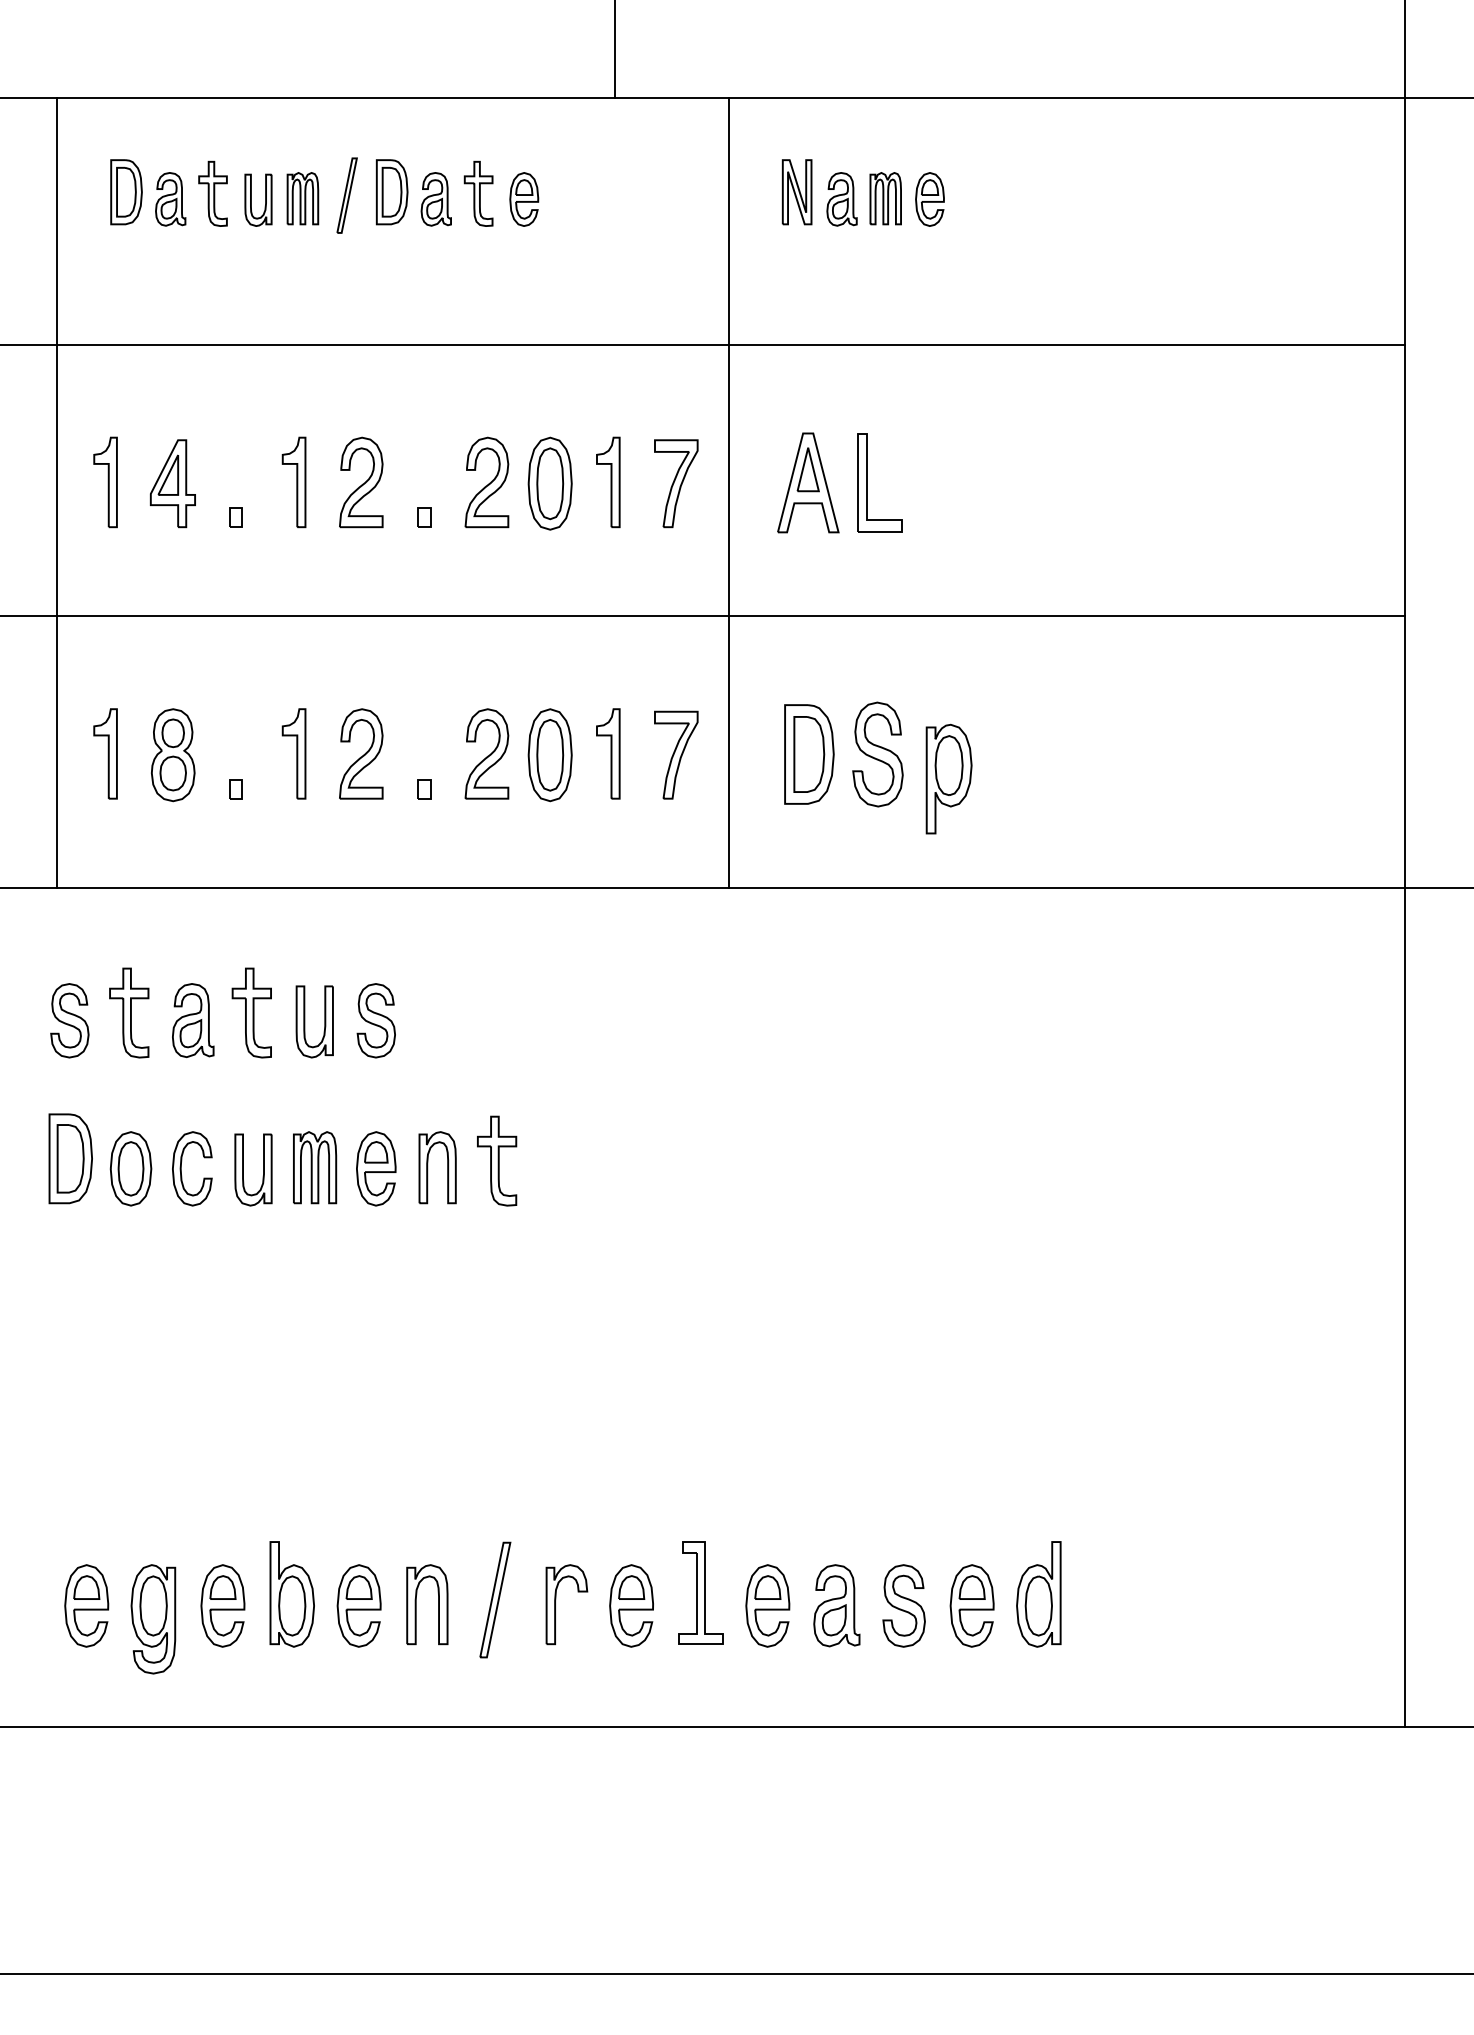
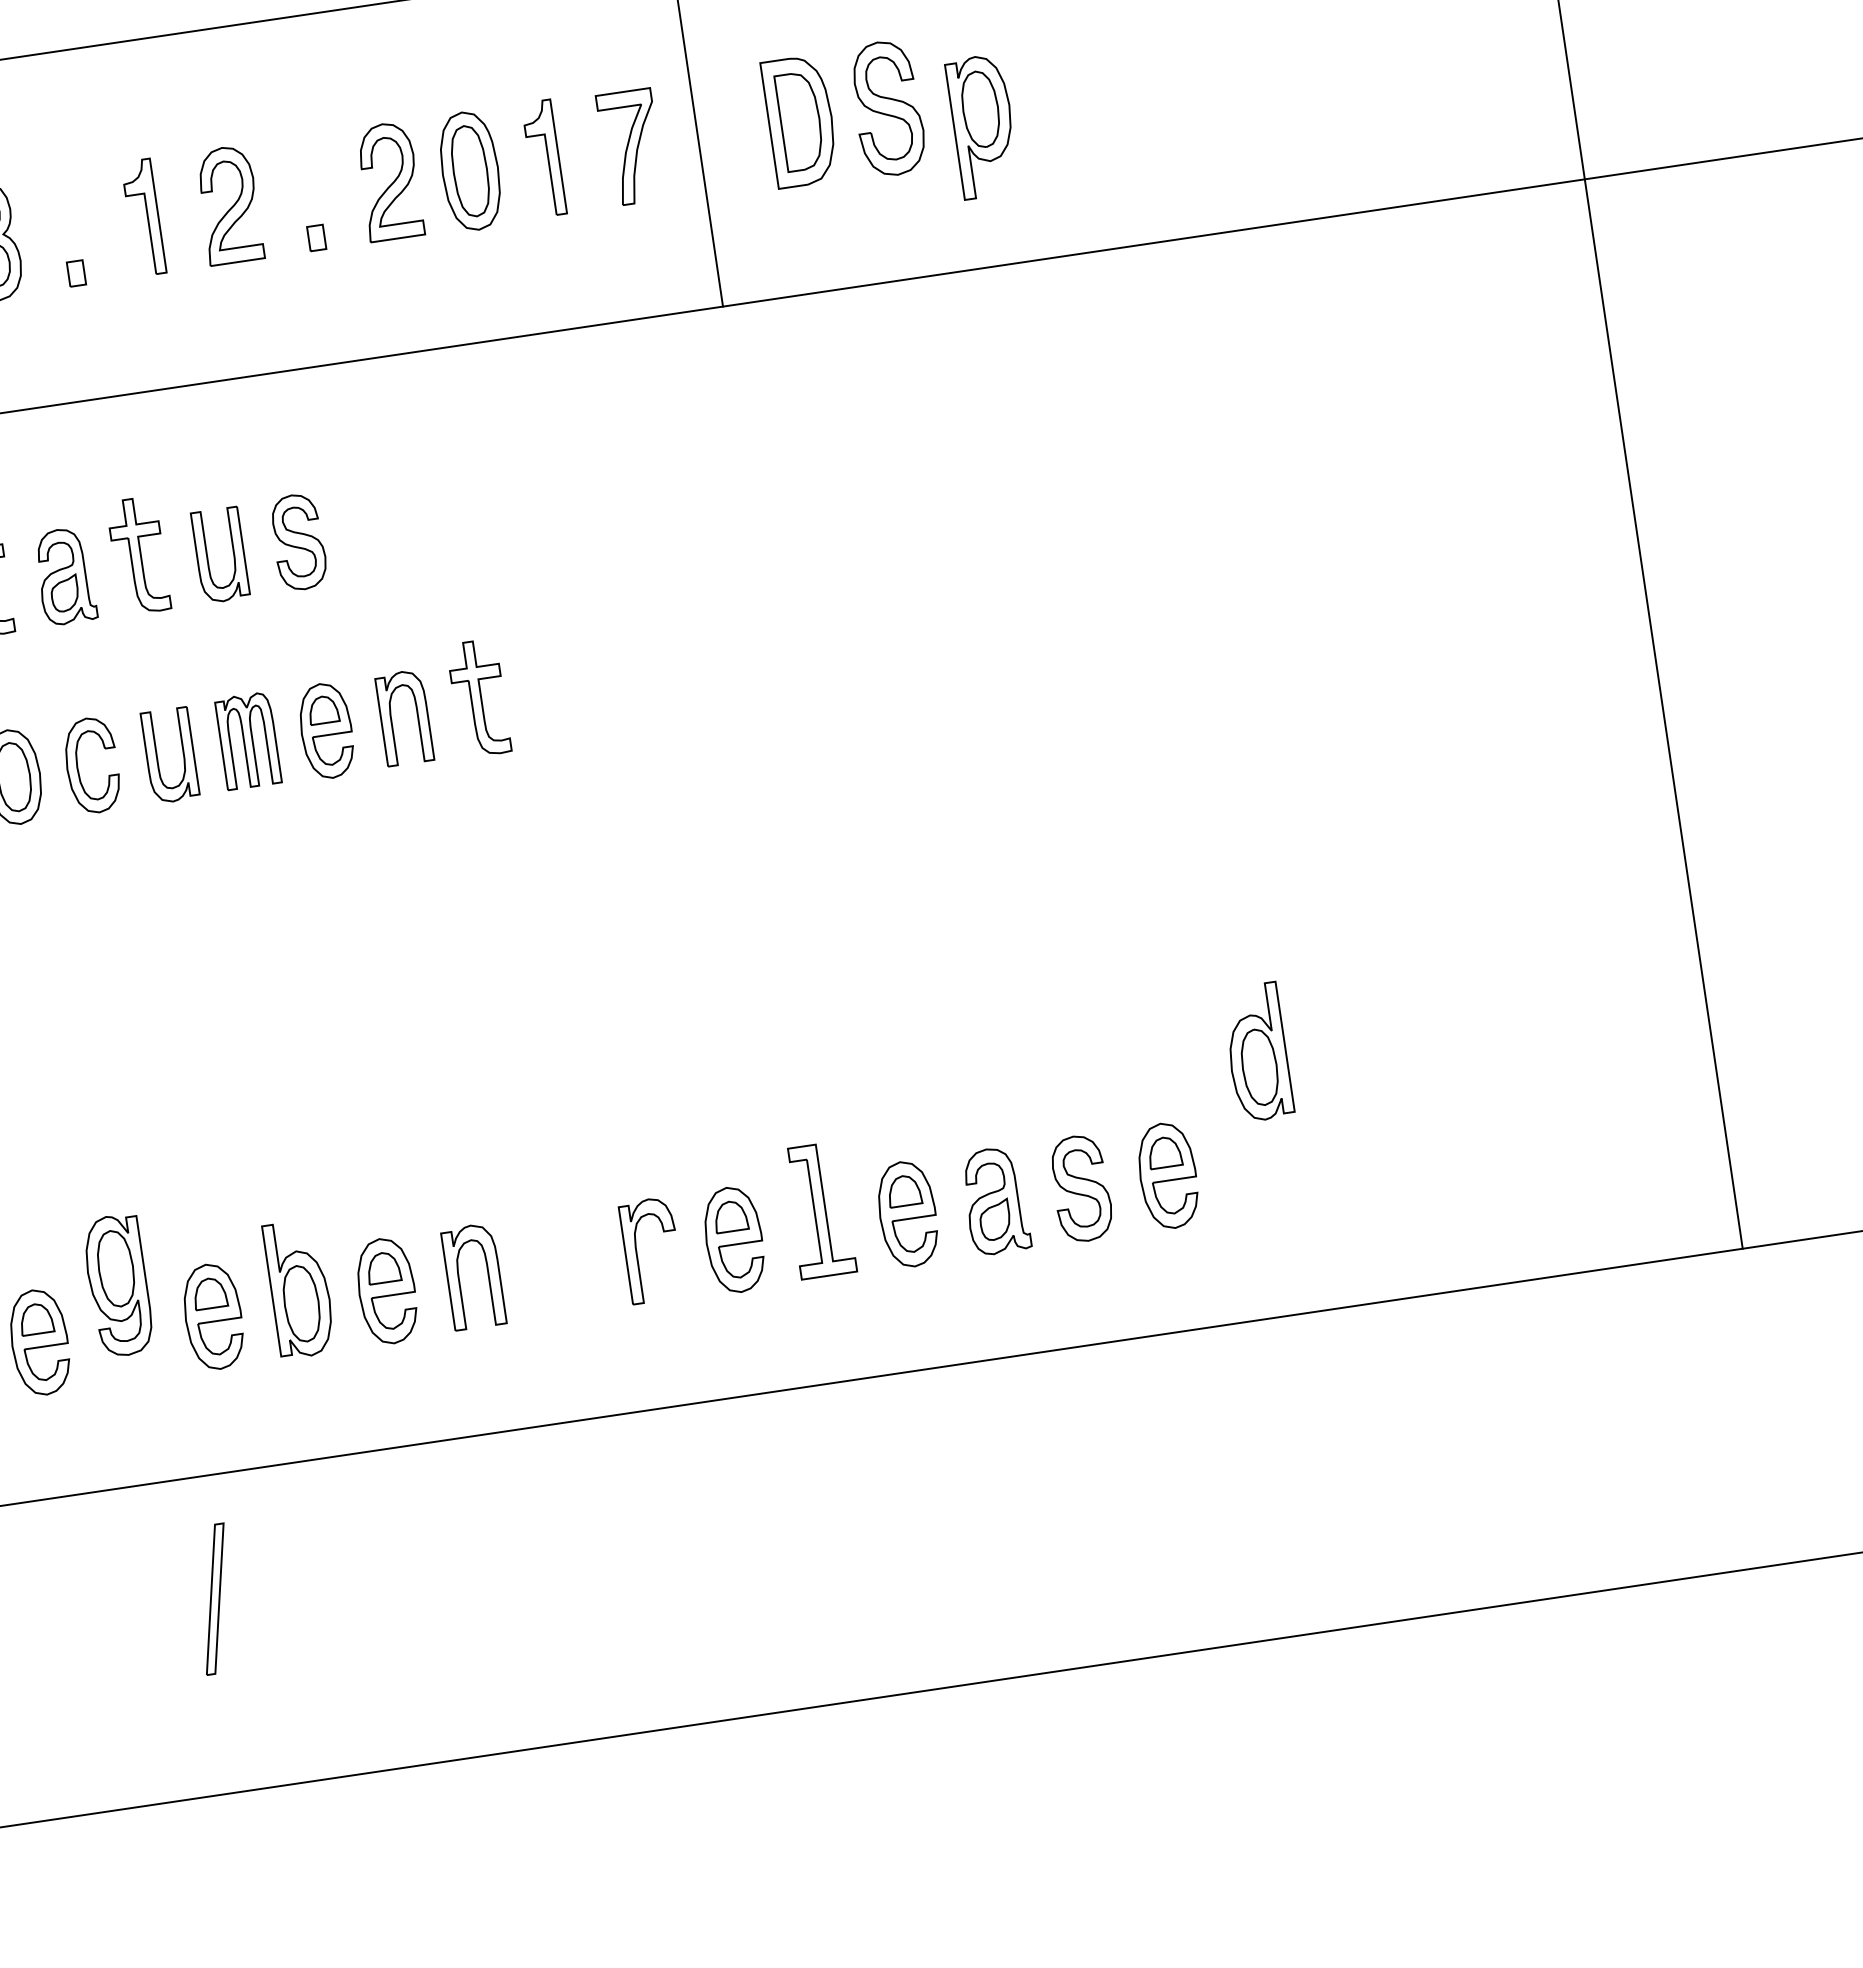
part: (1038, 1594) -> (1257, 1052), moved
part: (495, 1599) -> (215, 1598), moved
part: (153, 1619) -> (118, 1285), moved

